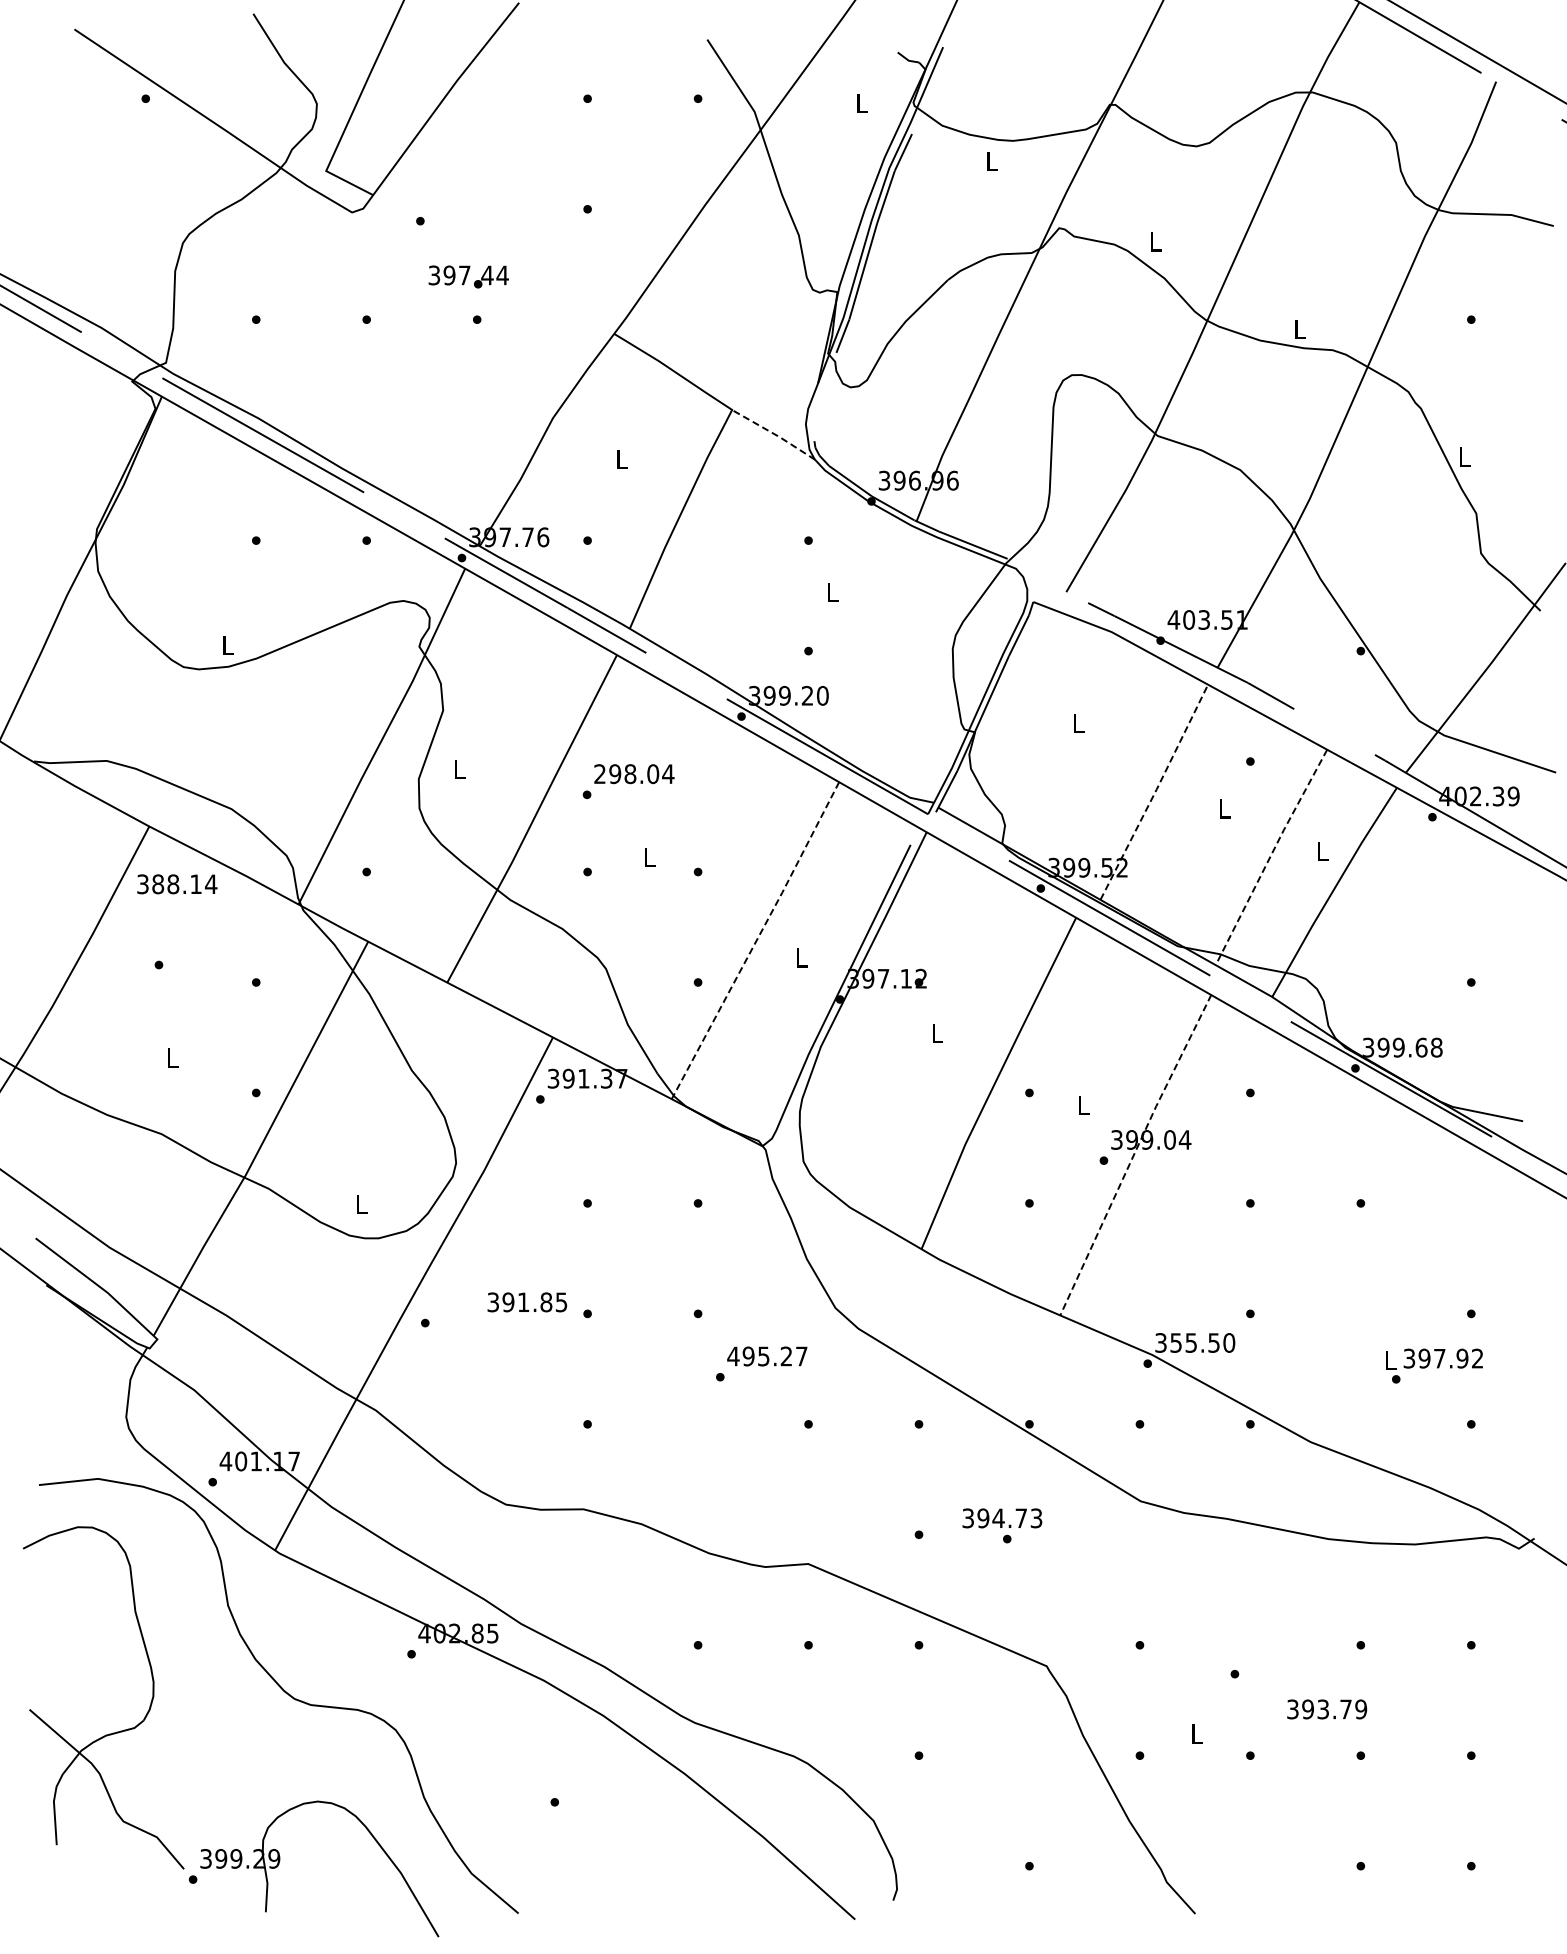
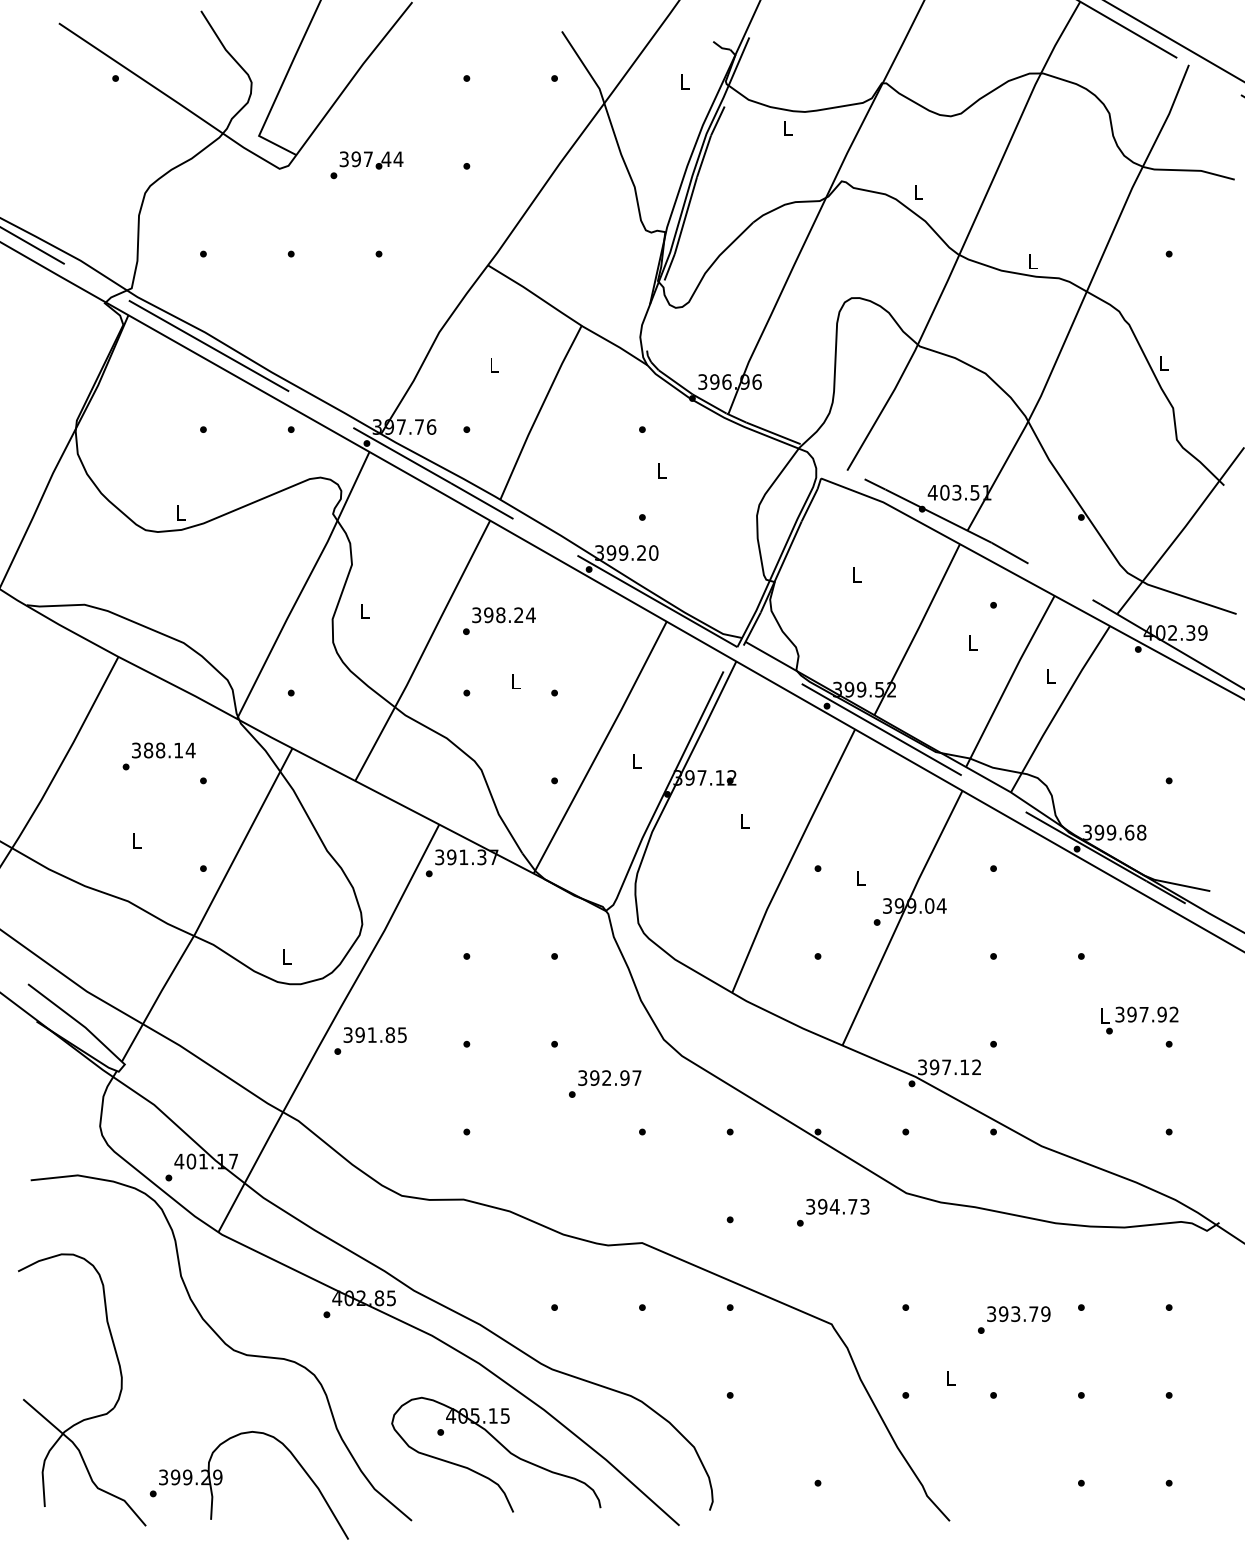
text: (468, 276) -> (371, 160), moved
line: (774, 434) -> (615, 345), dashed -> solid
text: (626, 774) -> (497, 615), 298.04 -> 398.24
line: (1155, 792) -> (918, 629), dashed -> solid
line: (1270, 856) -> (1009, 680), dashed -> solid
text: (177, 884) -> (163, 750), moved
line: (756, 941) -> (601, 748), dashed -> solid
line: (1134, 1153) -> (901, 916), dashed -> solid
text: (527, 1302) -> (375, 1035), moved
text: (1202, 1342) -> (955, 1066), 355.50 -> 397.12
text: (759, 1356) -> (603, 1078), 495.27 -> 392.97
text: (1434, 1365) -> (1139, 1020), moved
text: (1002, 1518) -> (837, 1206), moved
text: (1327, 1709) -> (1019, 1314), moved
part: (116, 1731) -> (92, 1416), moved
part: (632, 1820) -> (502, 1446), added

